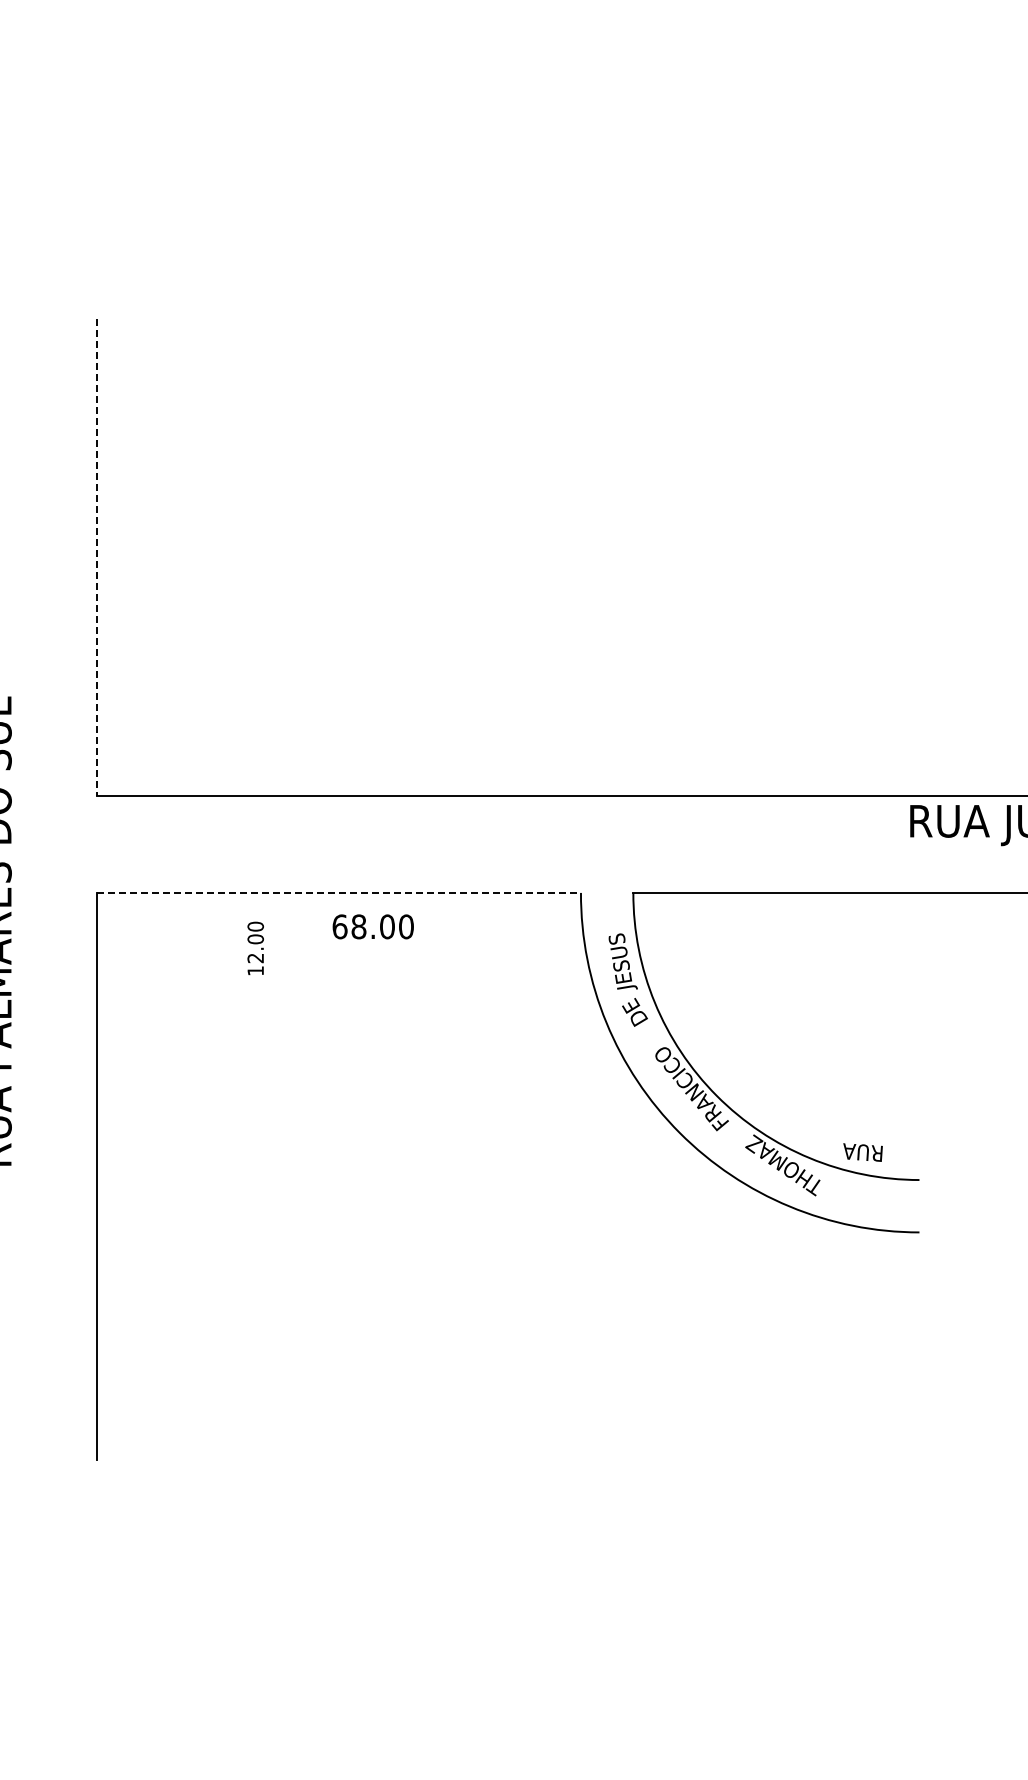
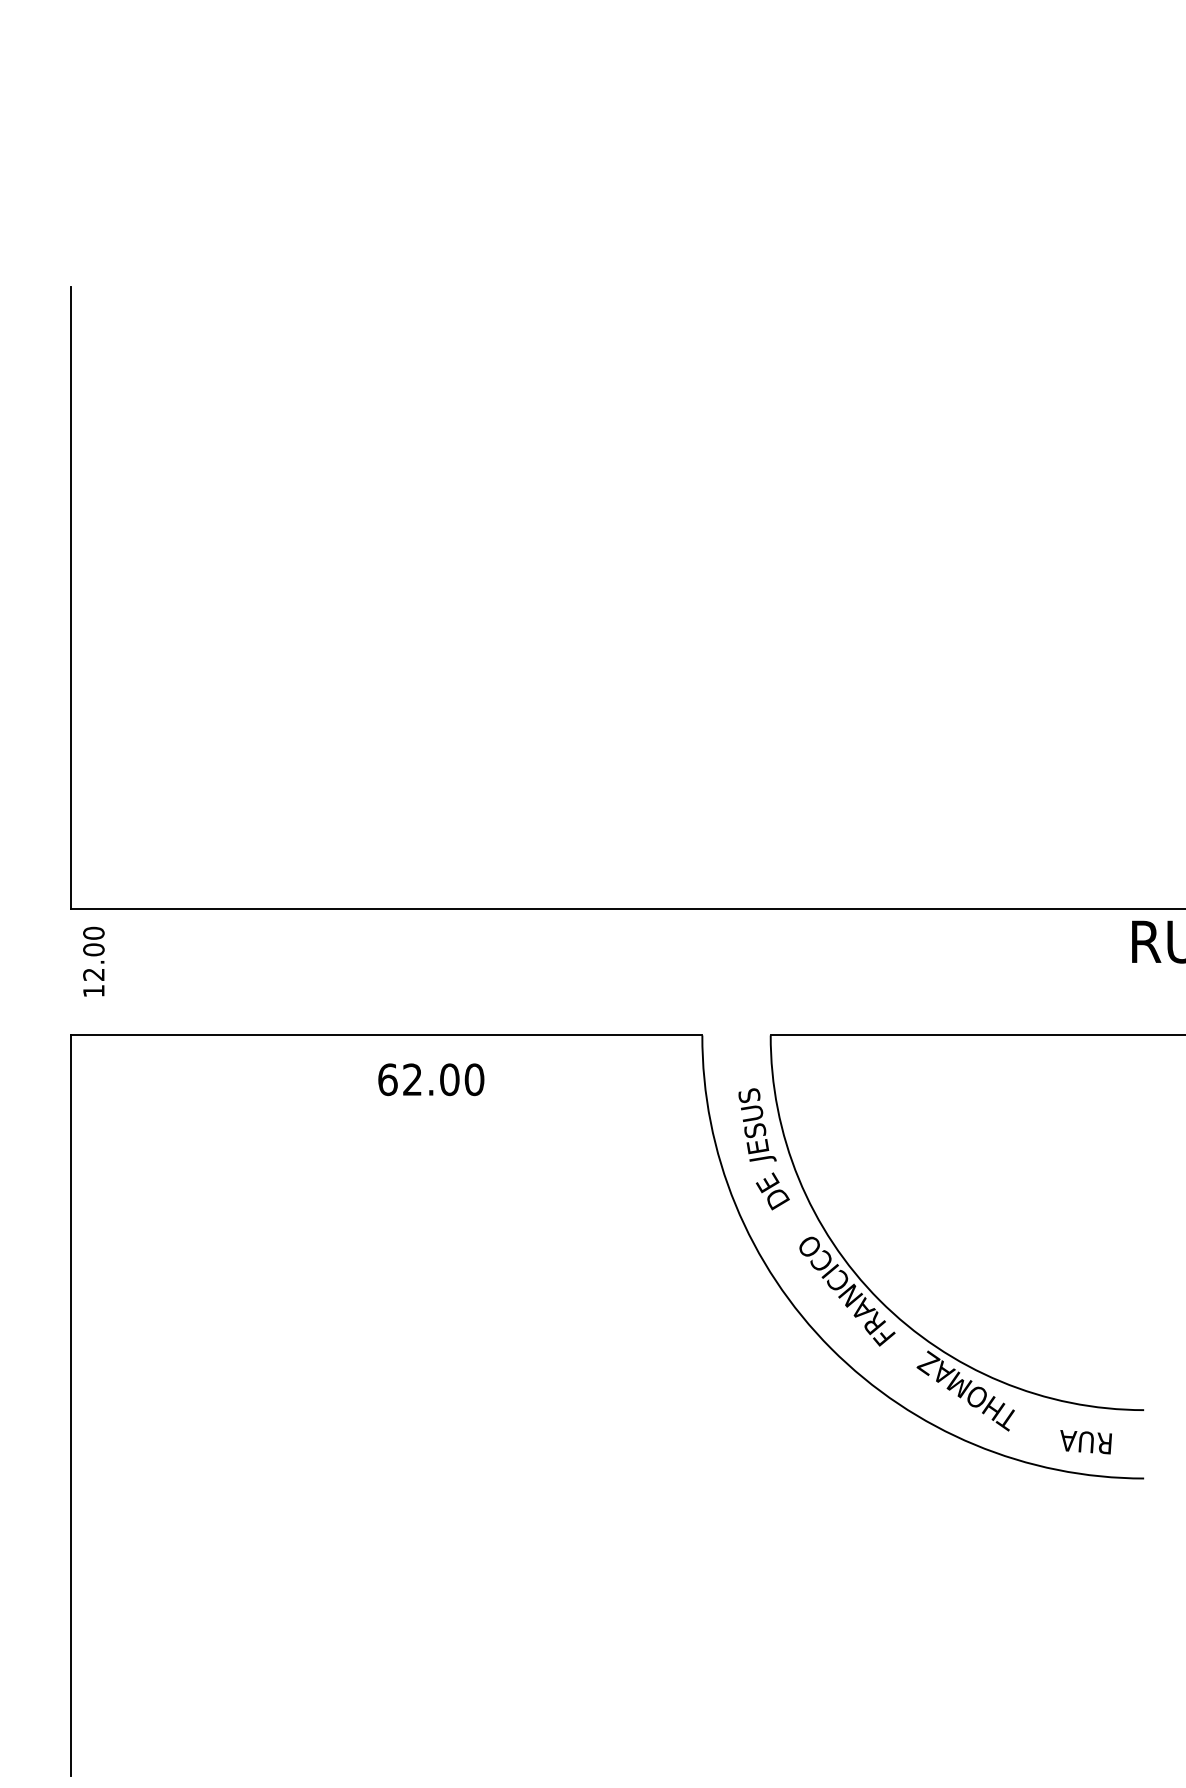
line: (97, 558) -> (71, 598), dashed -> solid
line: (339, 892) -> (387, 1034), dashed -> solid
text: (358, 926) -> (411, 1079), 68.00 -> 62.00
text: (255, 948) -> (93, 961), moved
text: (862, 1152) -> (1085, 1442), moved

